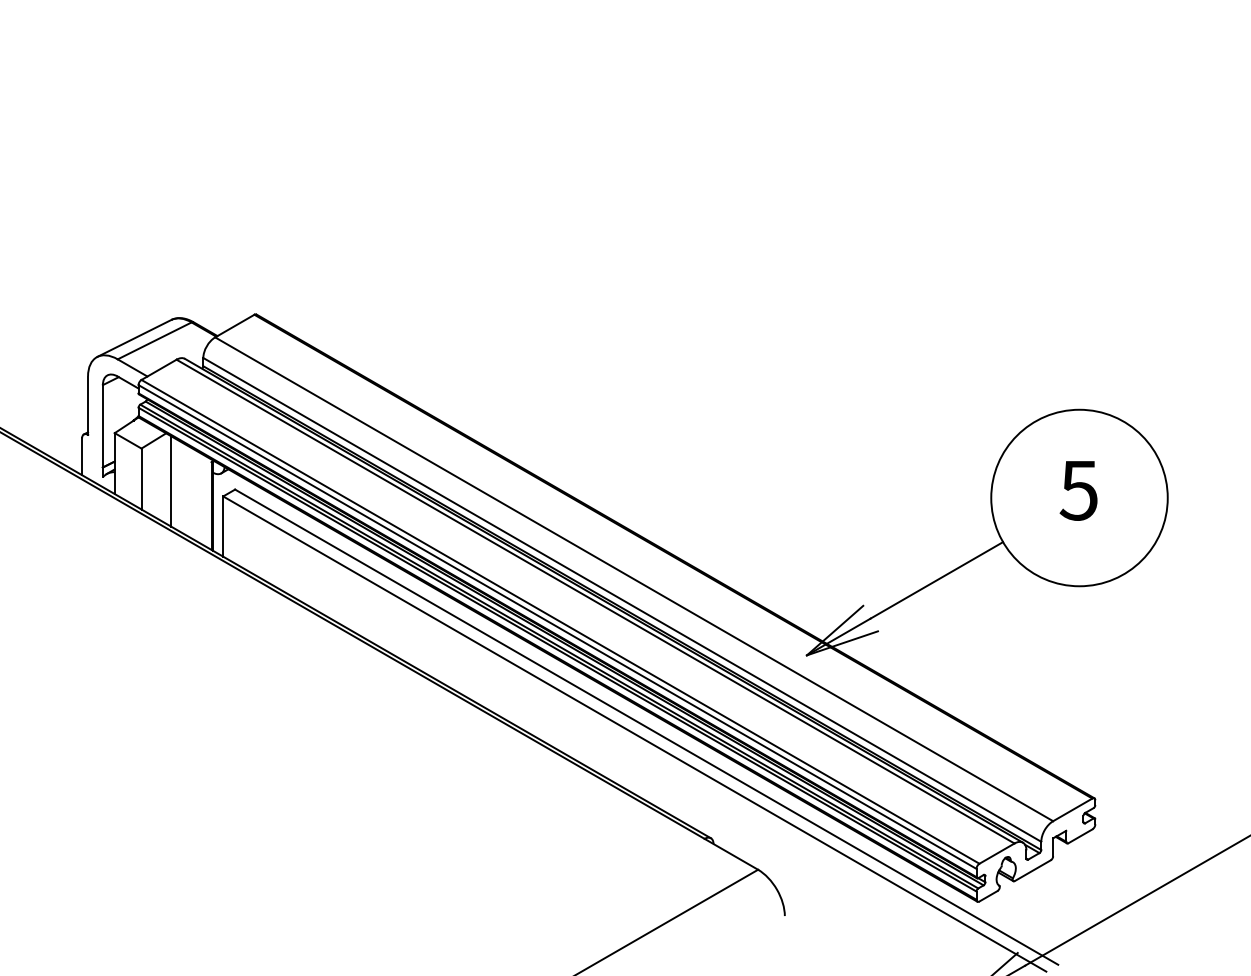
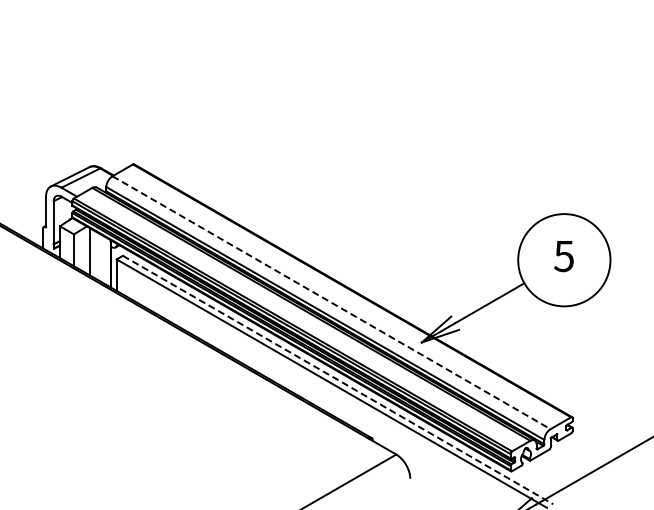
line: (634, 578) -> (331, 302), solid -> dashed
line: (647, 728) -> (338, 380), solid -> dashed

